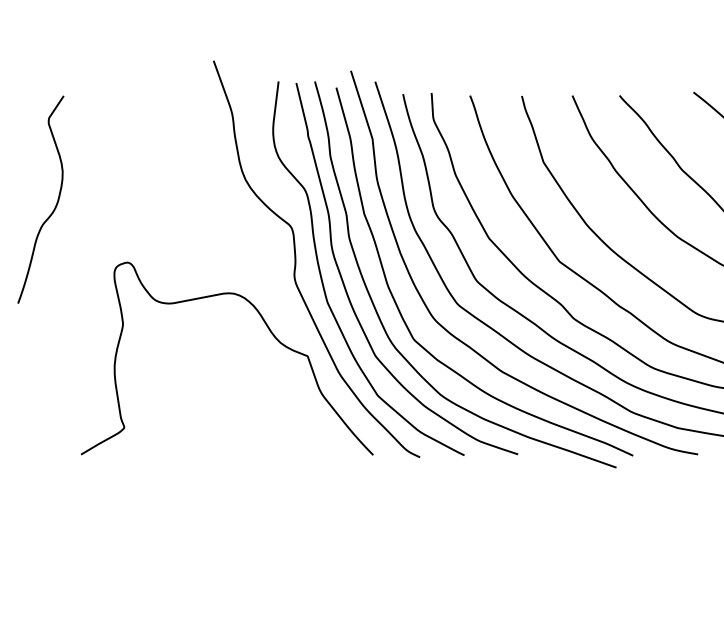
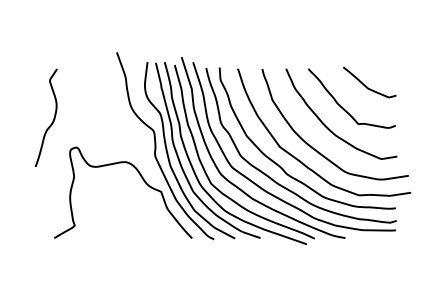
curve: (53, 205) -> (52, 120), moved

